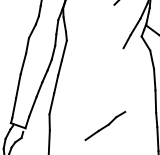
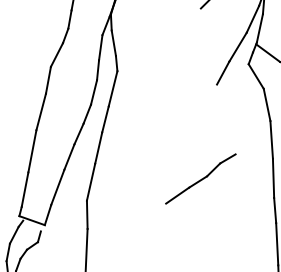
part: (105, 125) -> (201, 178), moved

